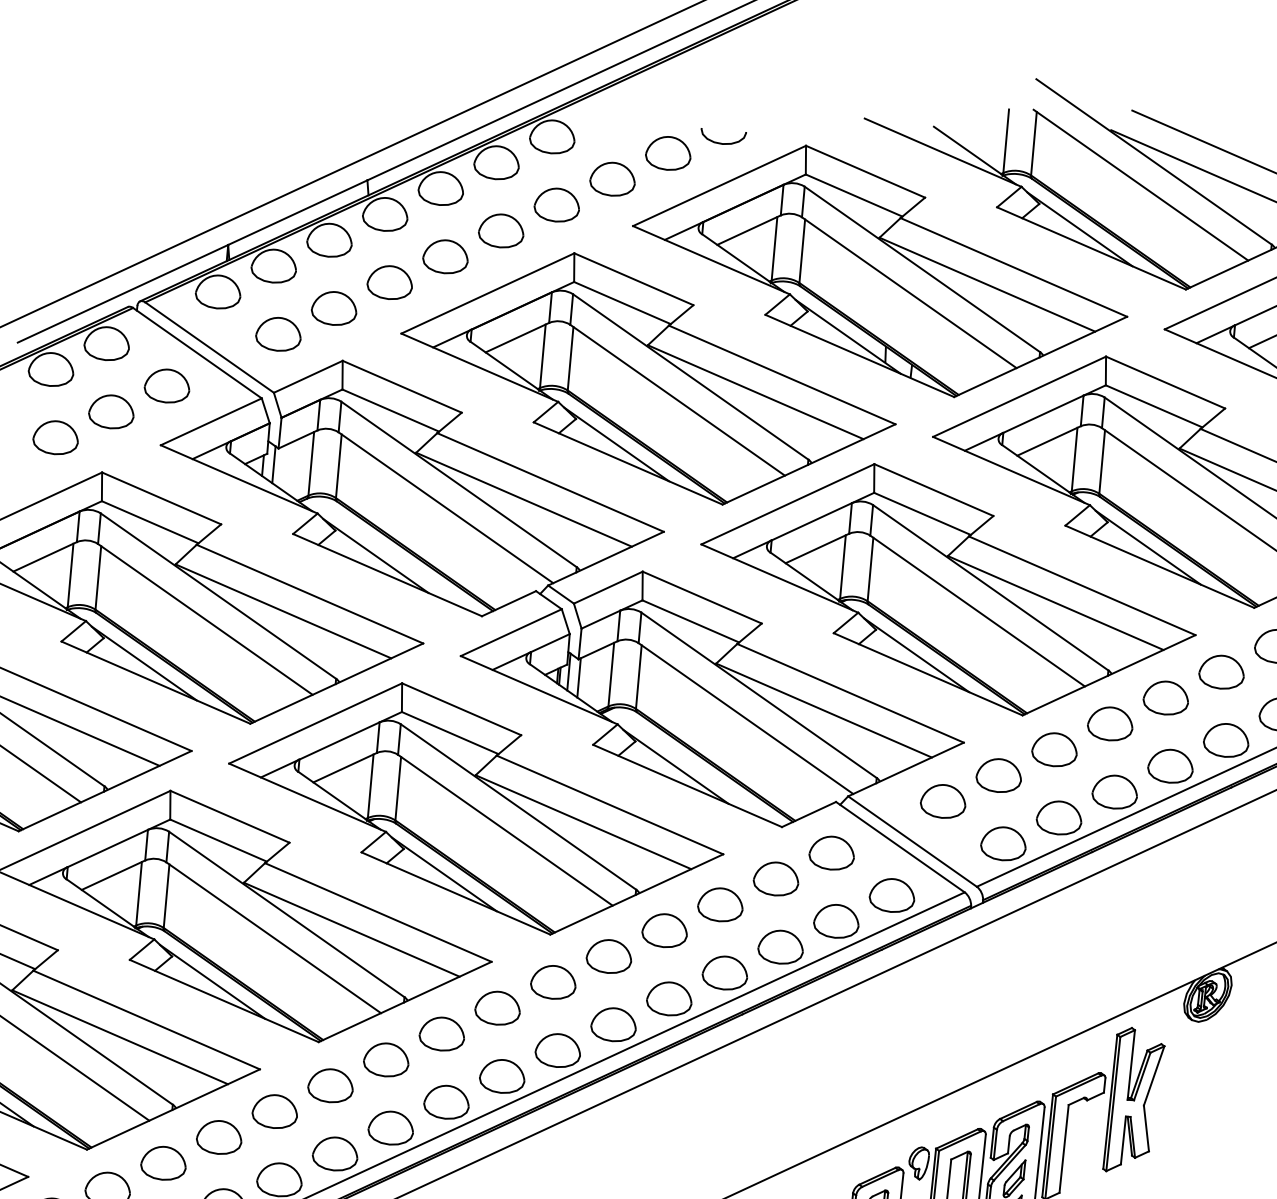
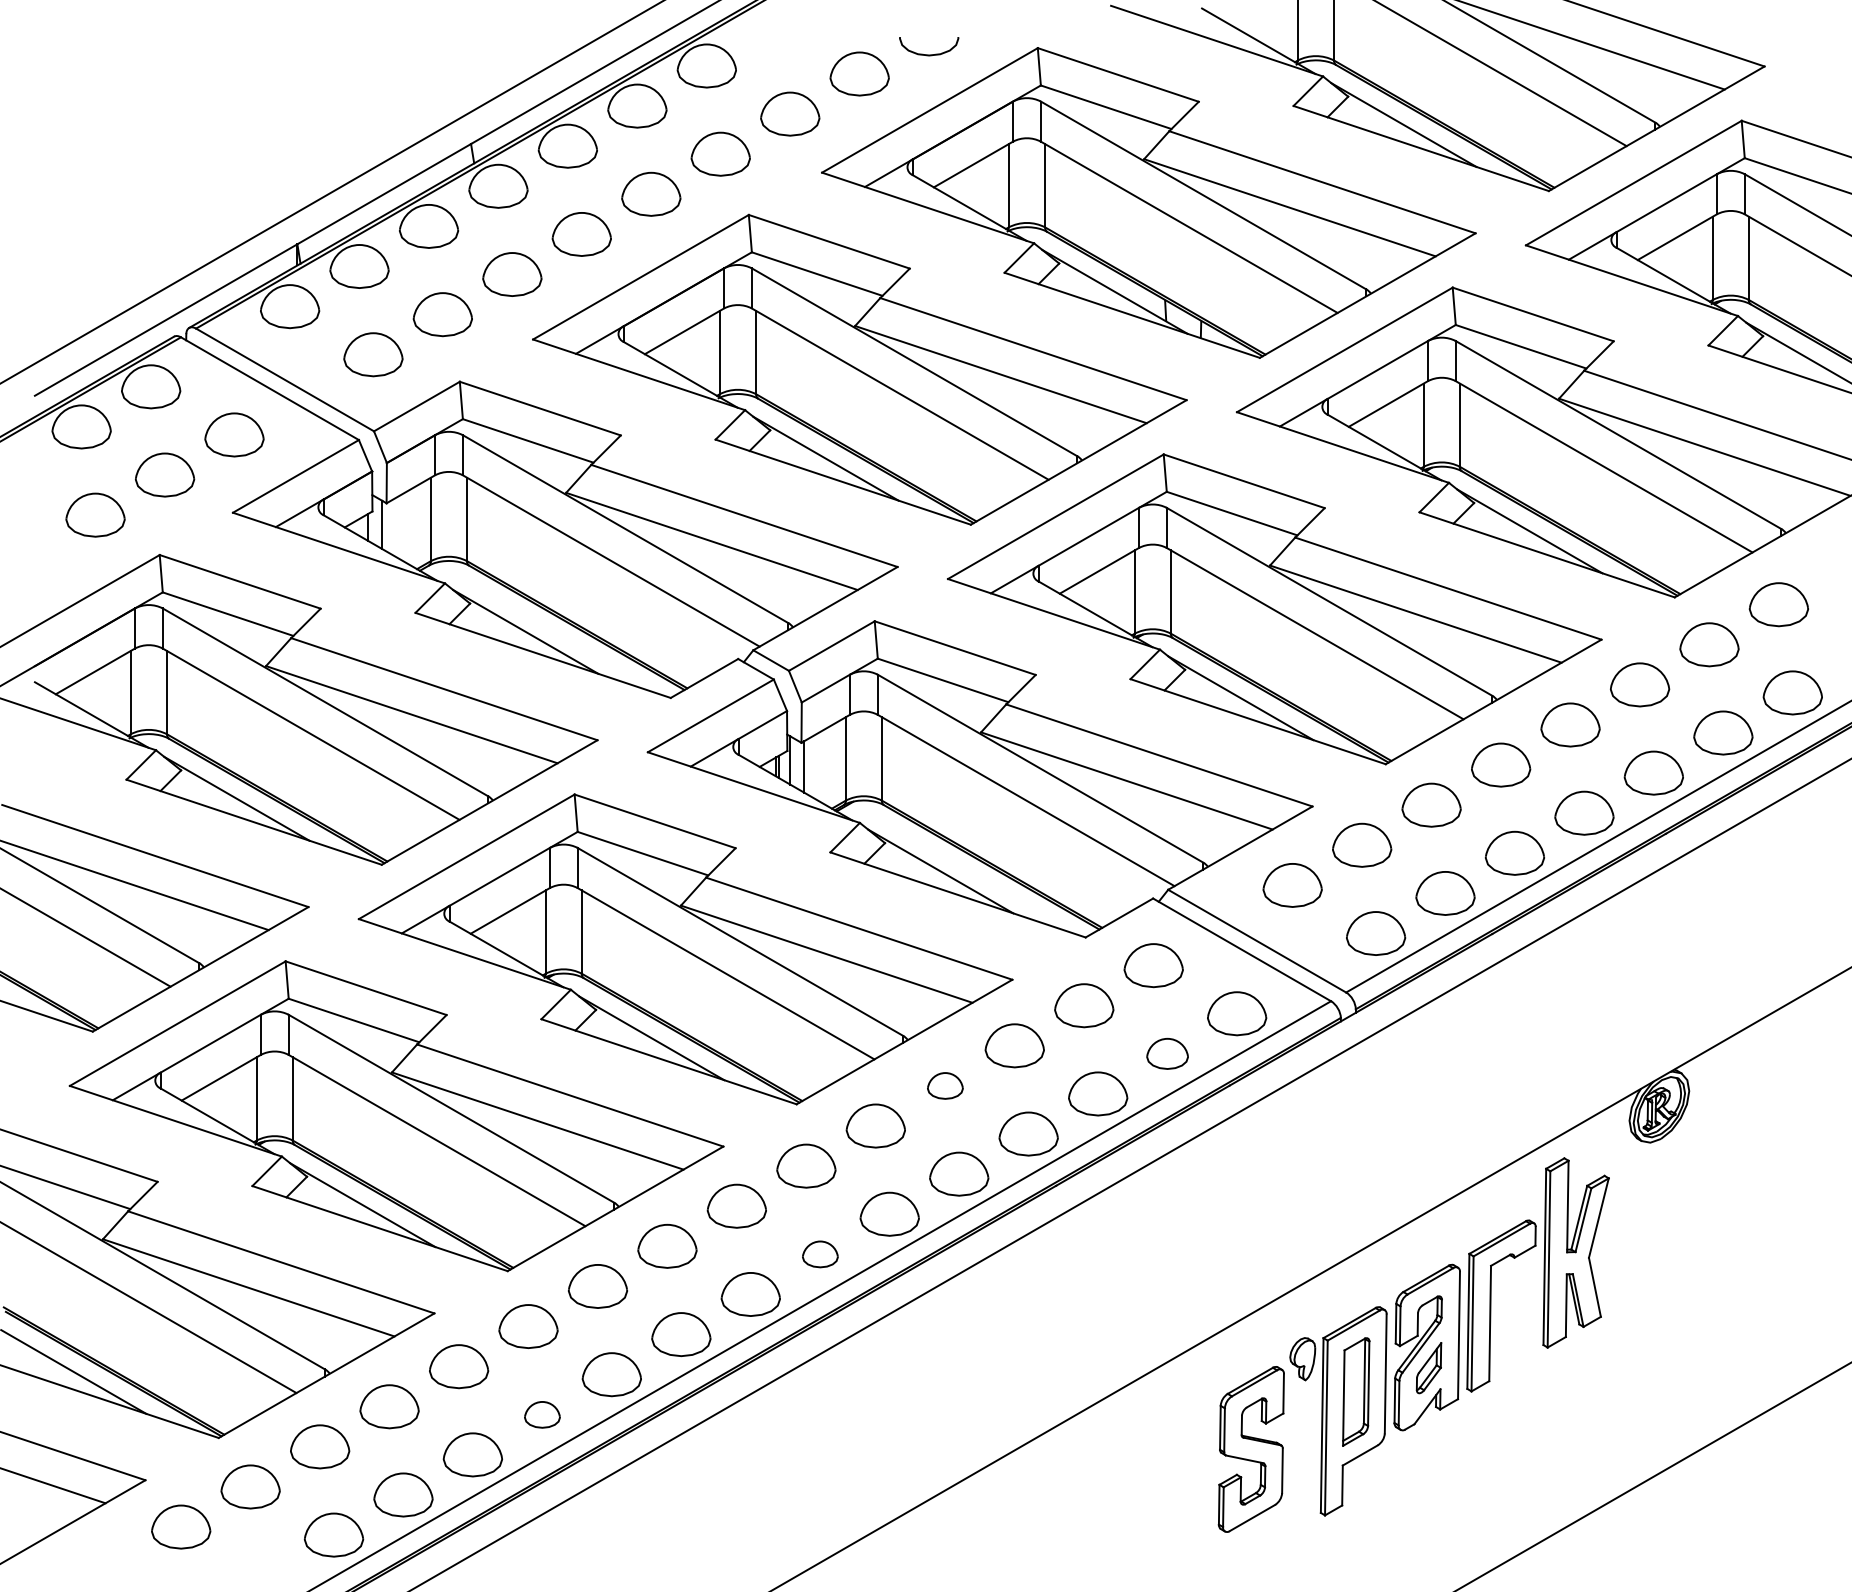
part: (836, 921) -> (1167, 1053), size x0.7
part: (665, 930) -> (945, 1085), size x0.6
part: (558, 1050) -> (820, 1254), size x0.6
part: (335, 1153) -> (542, 1414), size x0.6

